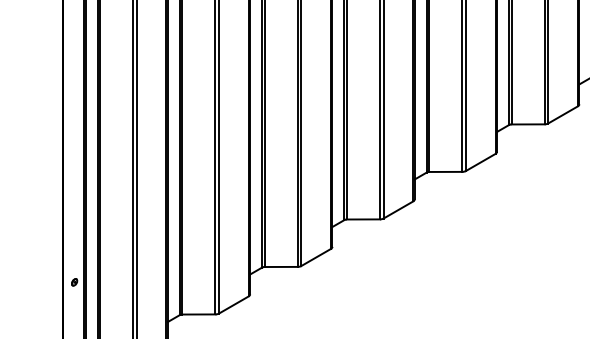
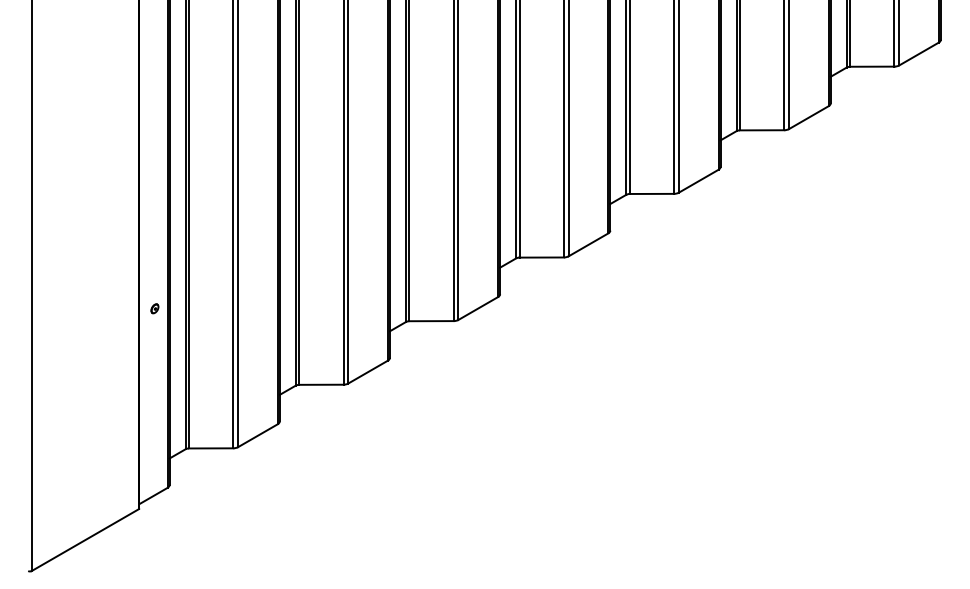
part: (74, 282) -> (154, 308), moved

